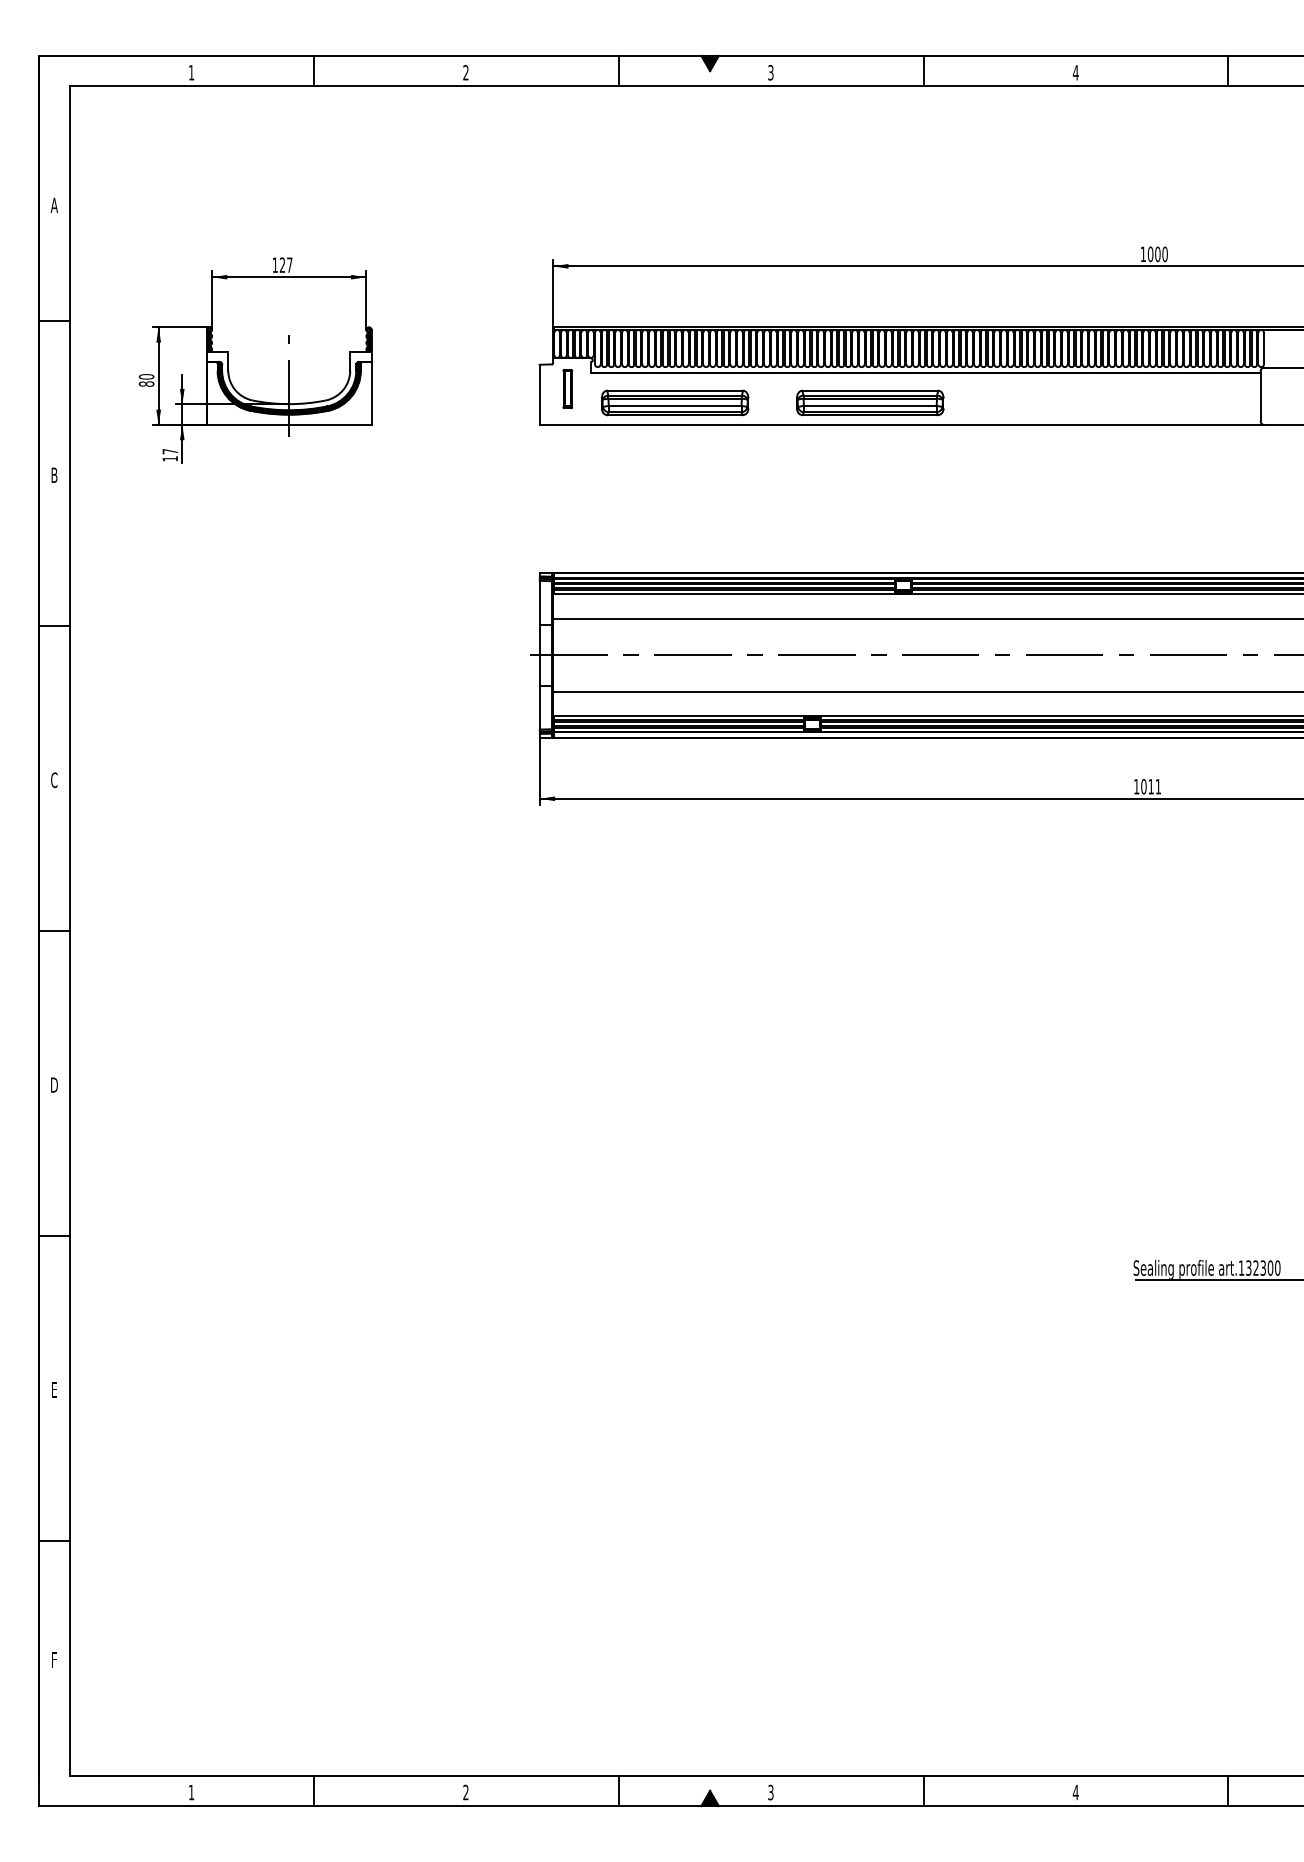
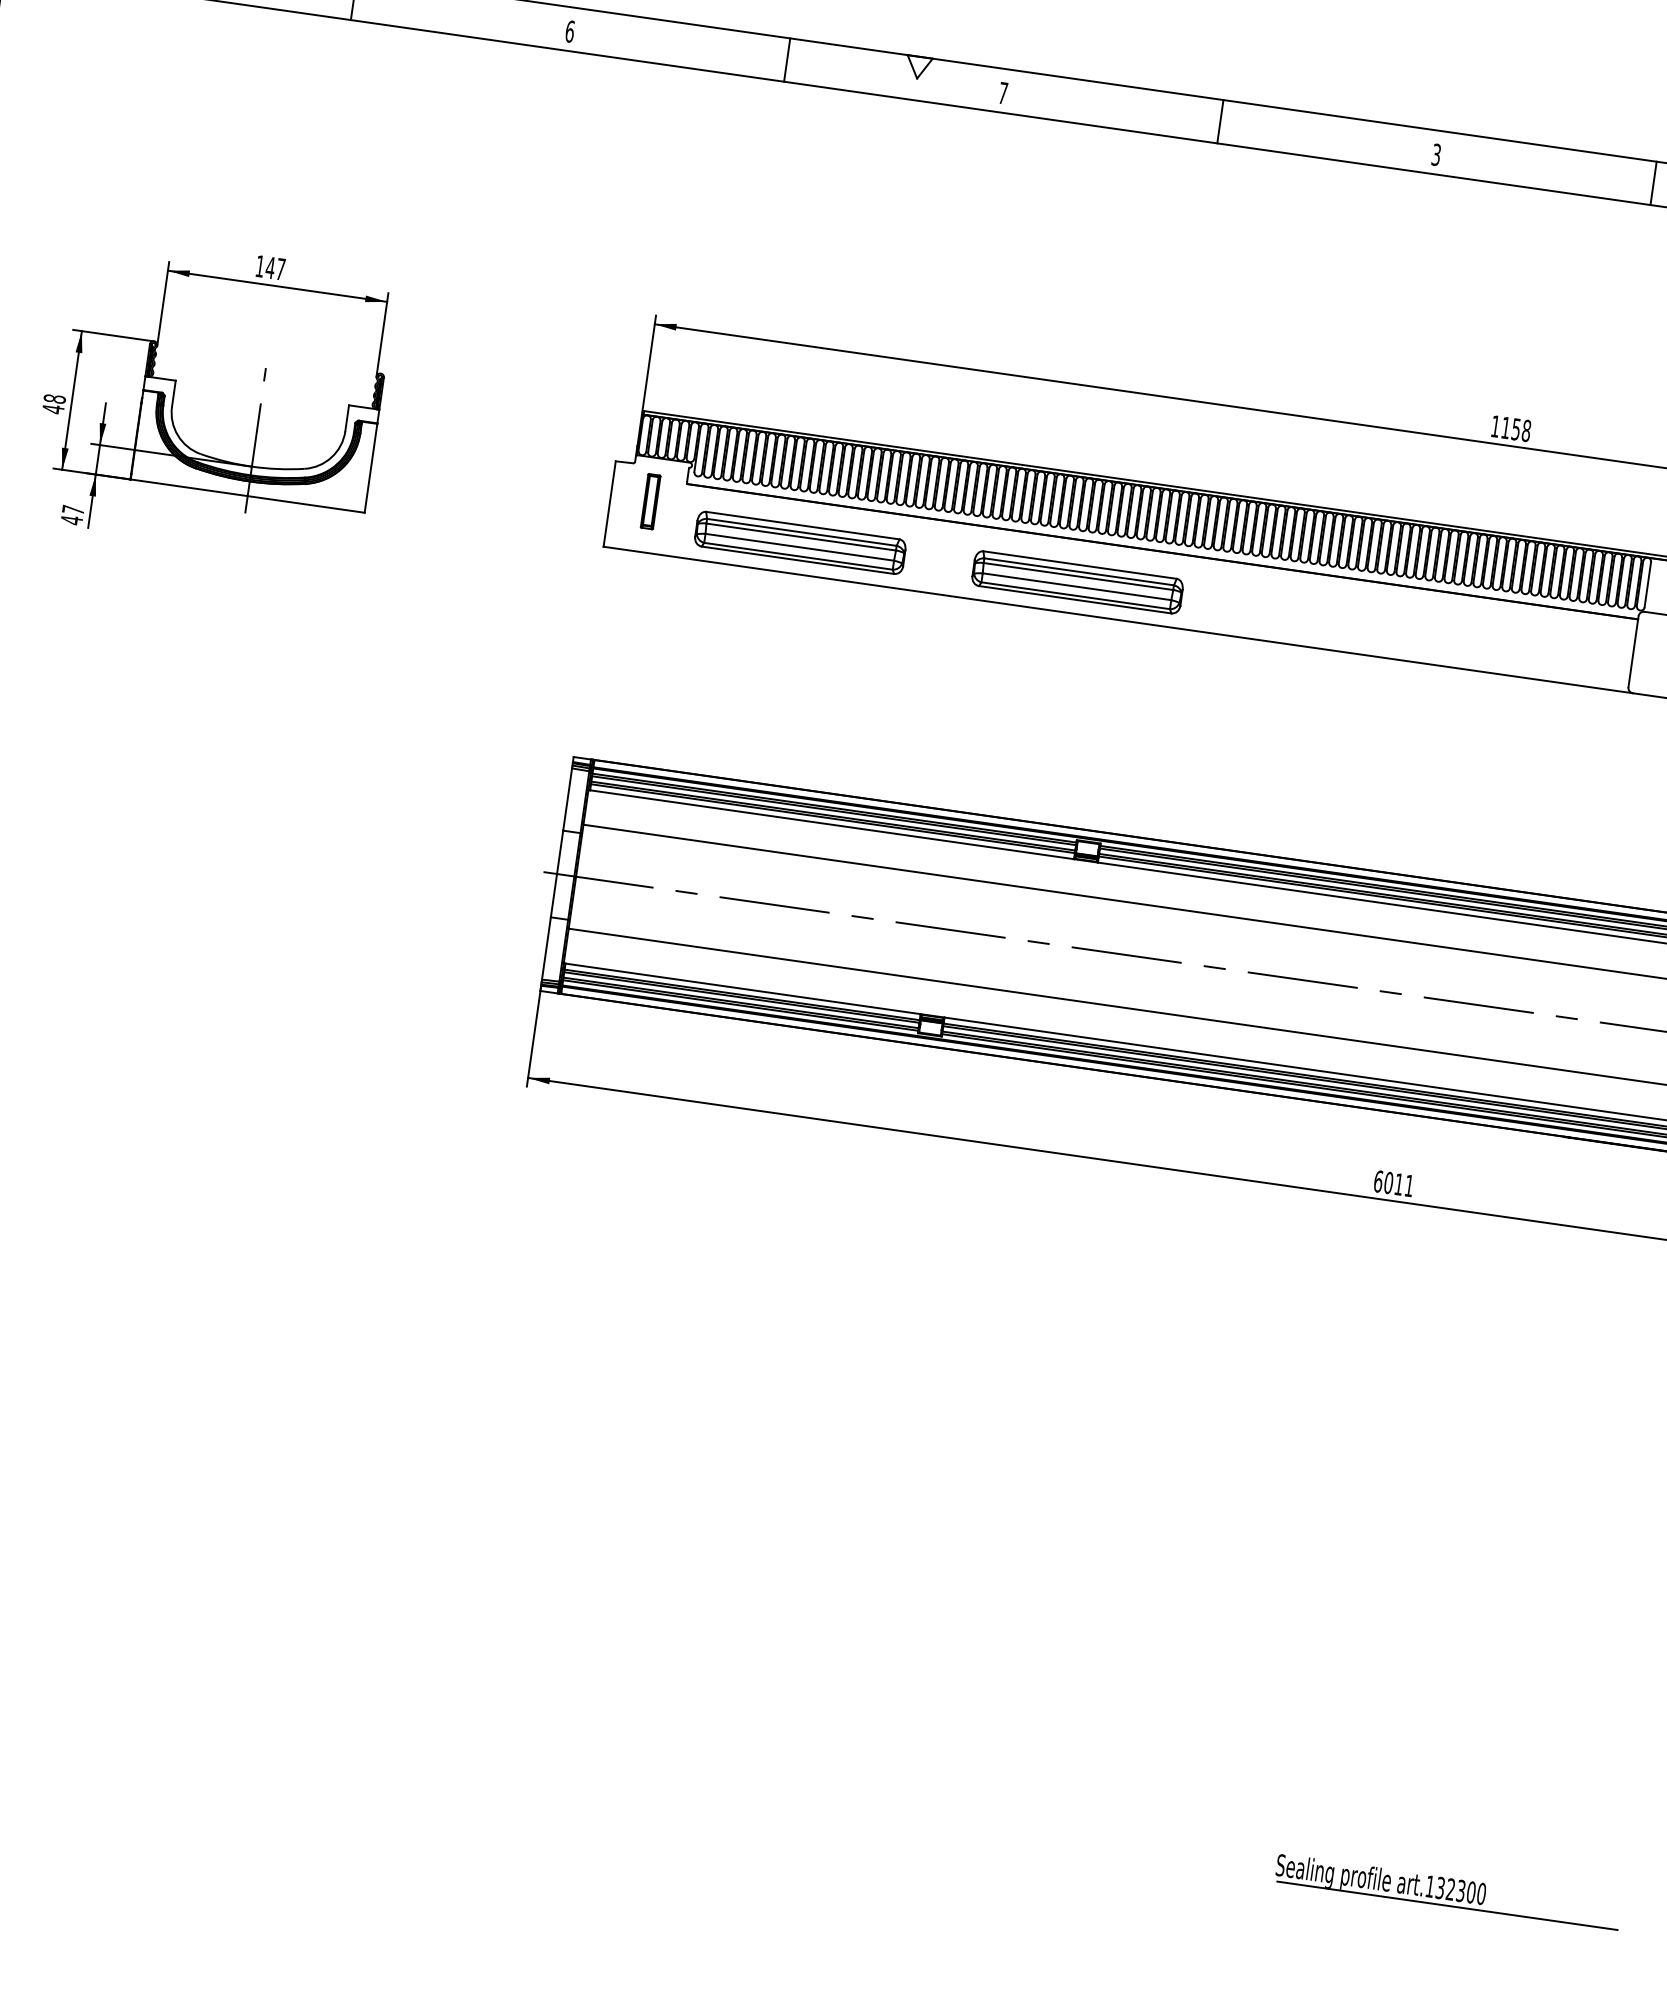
fill: (709, 63) -> (917, 67), removed
text: (465, 72) -> (569, 31), 2 -> 6
text: (770, 72) -> (1002, 92), 3 -> 7
text: (1075, 72) -> (1435, 154), 4 -> 3
text: (1157, 254) -> (1515, 429), 1000 -> 1158
text: (282, 264) -> (270, 266), 127 -> 147
text: (146, 380) -> (53, 404), 80 -> 48
text: (169, 458) -> (70, 519), 17 -> 47
text: (1136, 786) -> (1378, 1181), 1011 -> 6011

